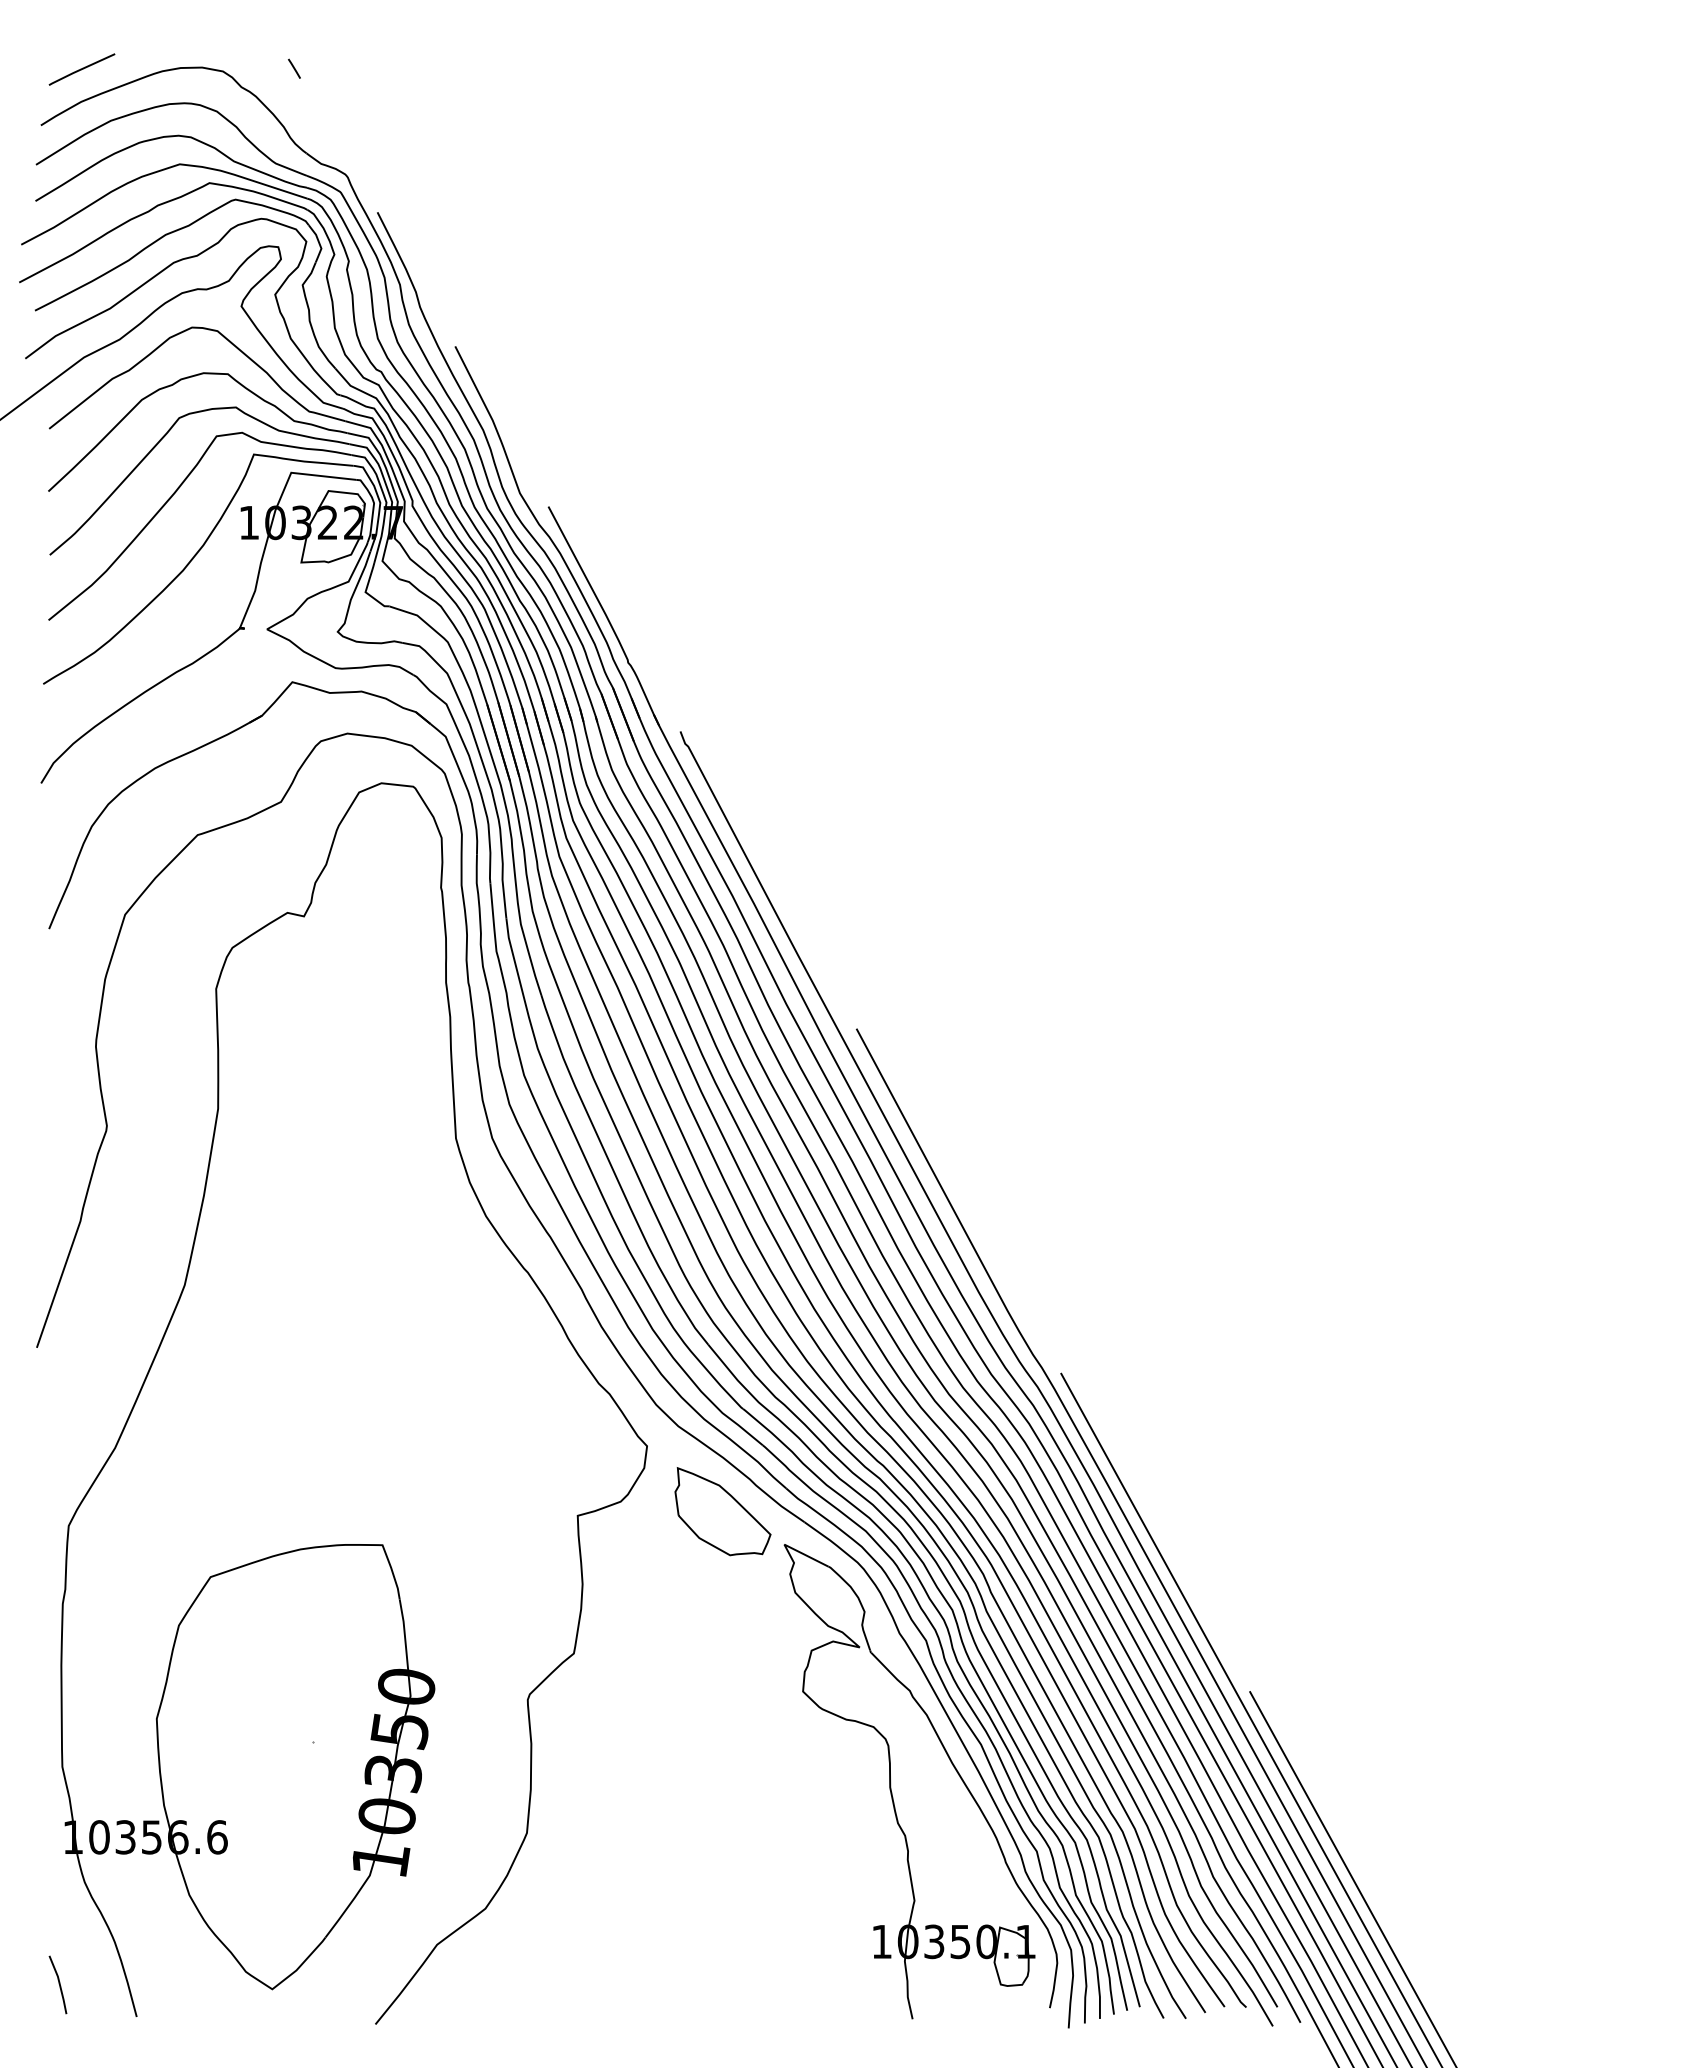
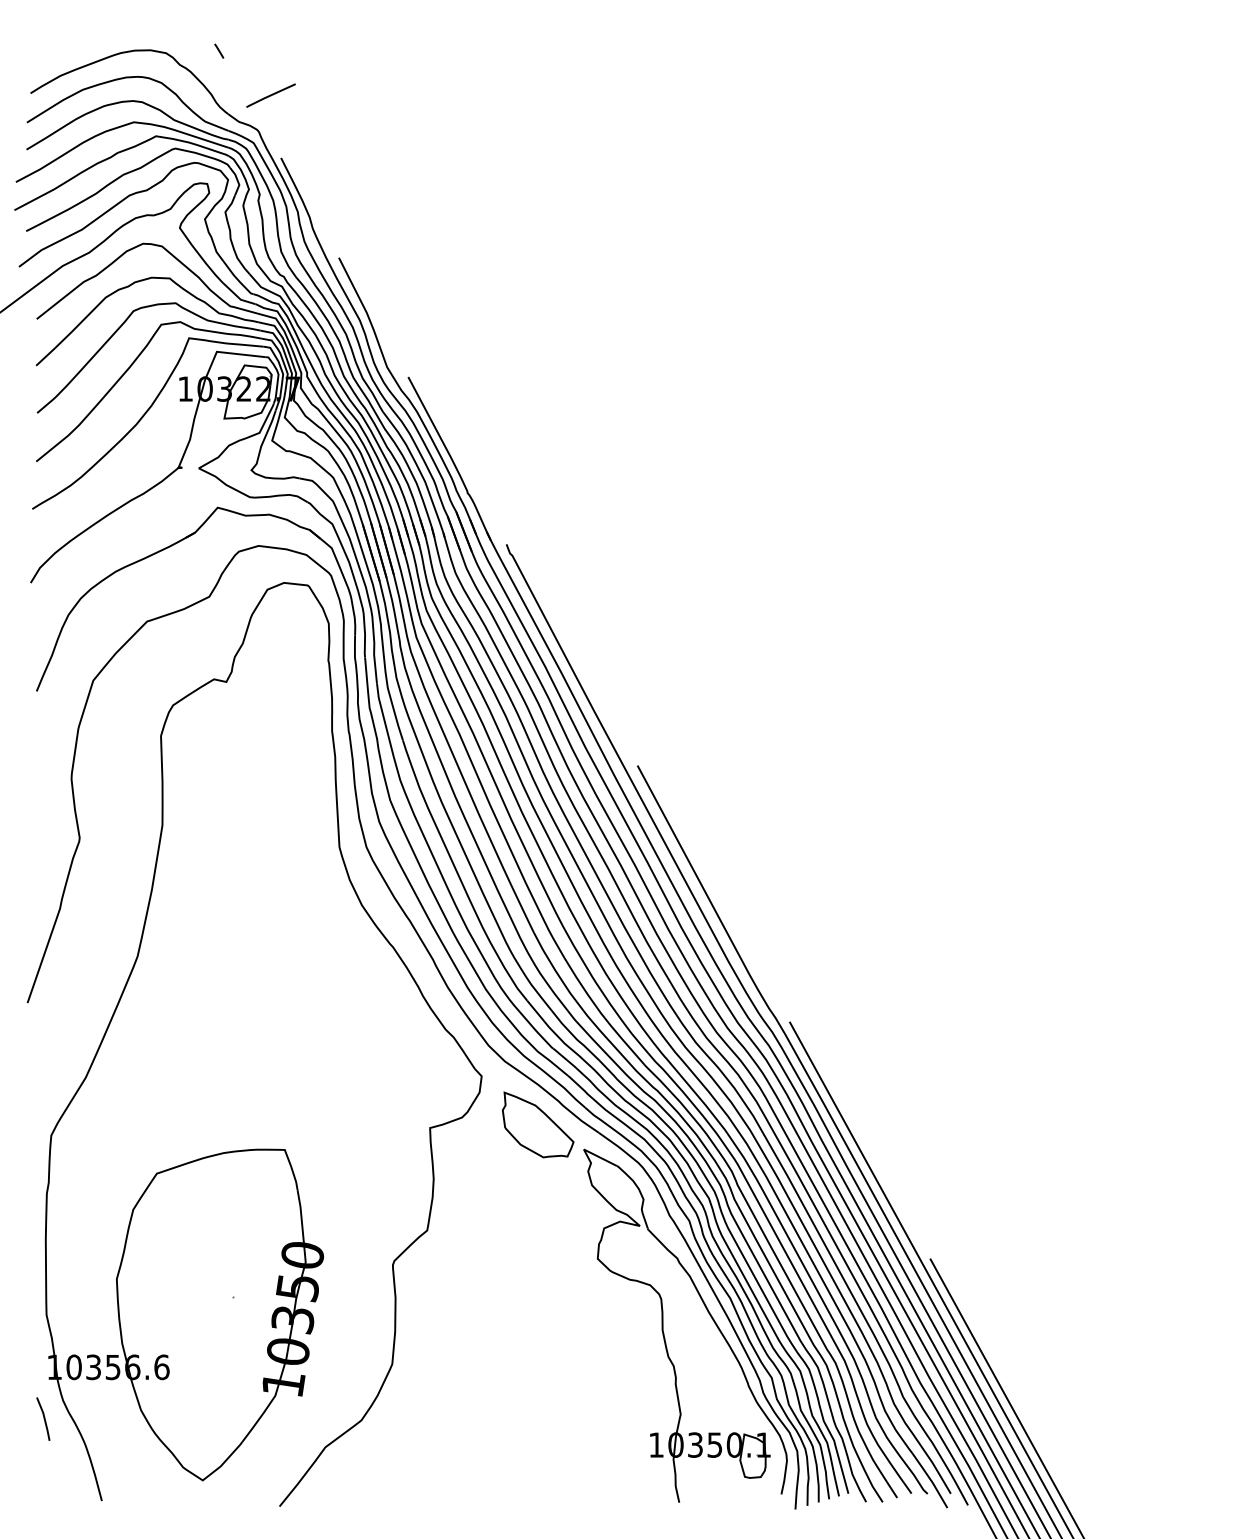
line: (81, 69) -> (270, 95), moved
line: (58, 1984) -> (43, 1418), moved

